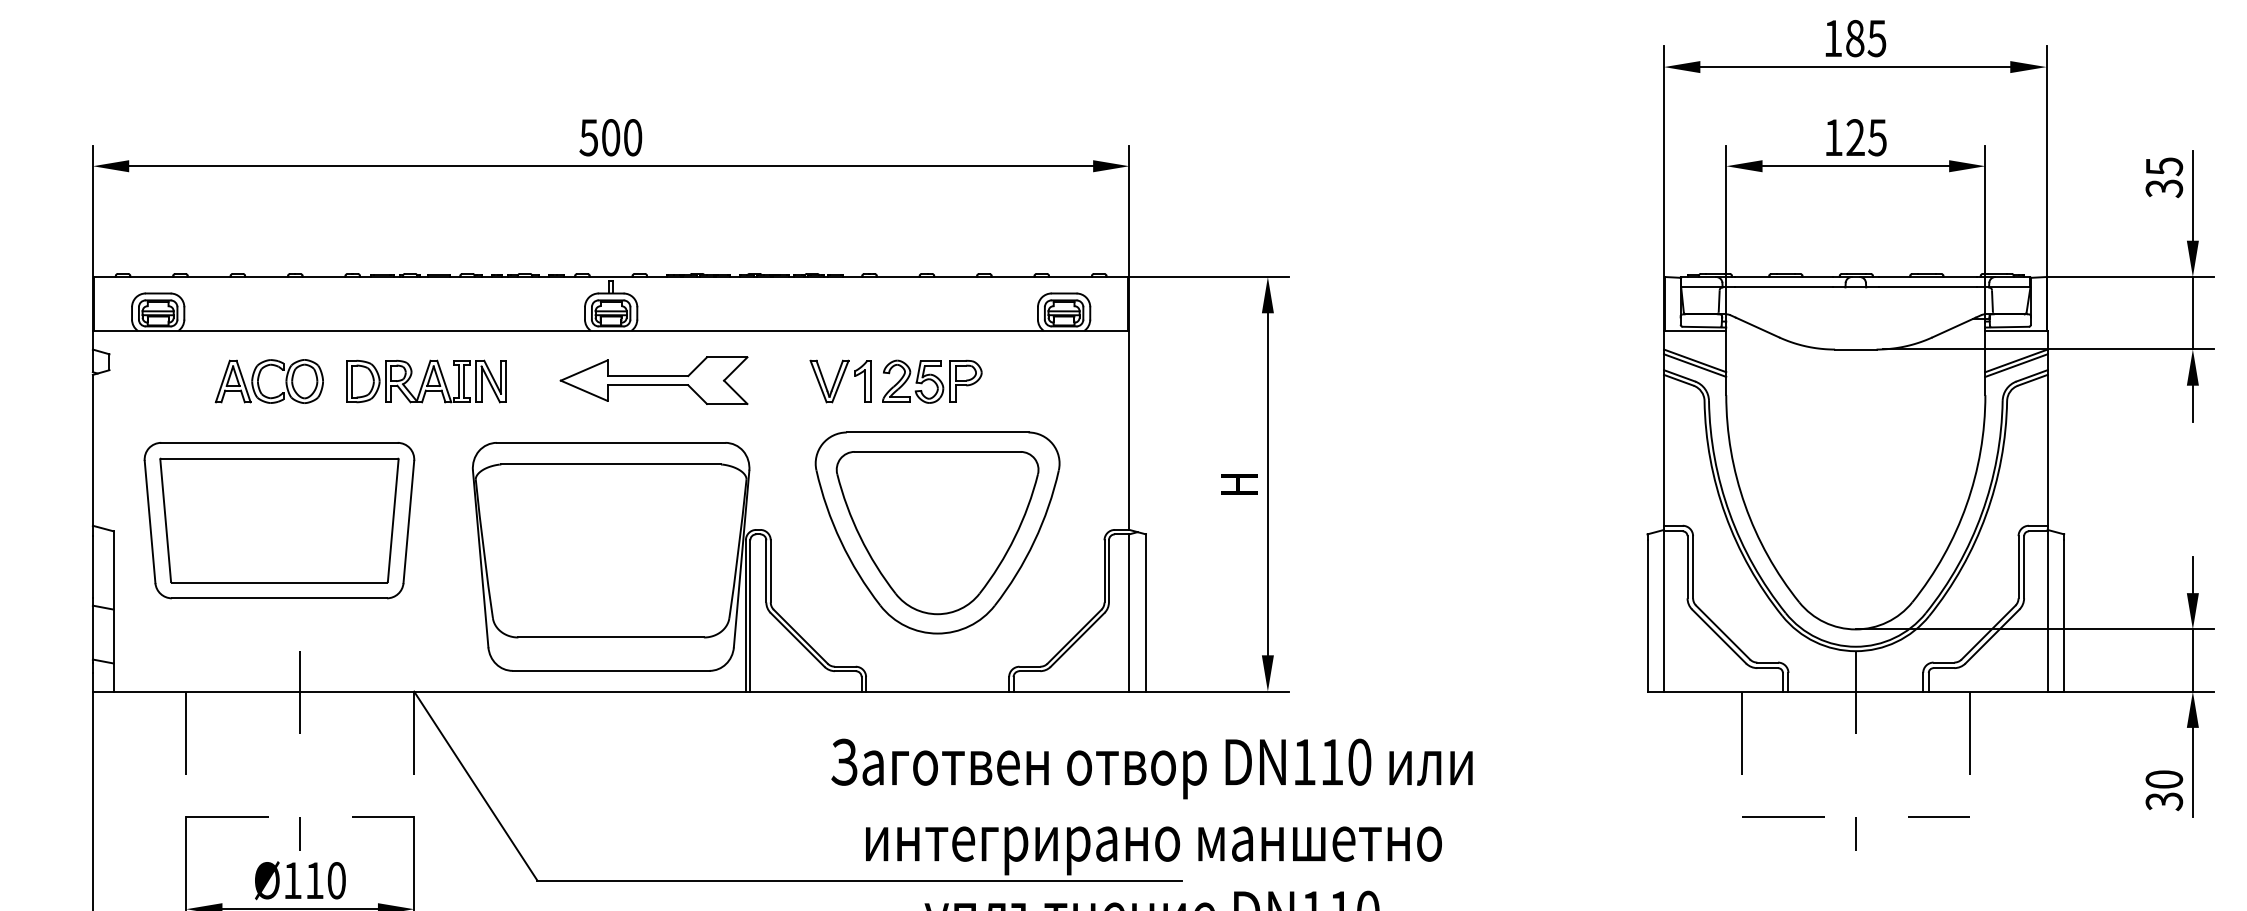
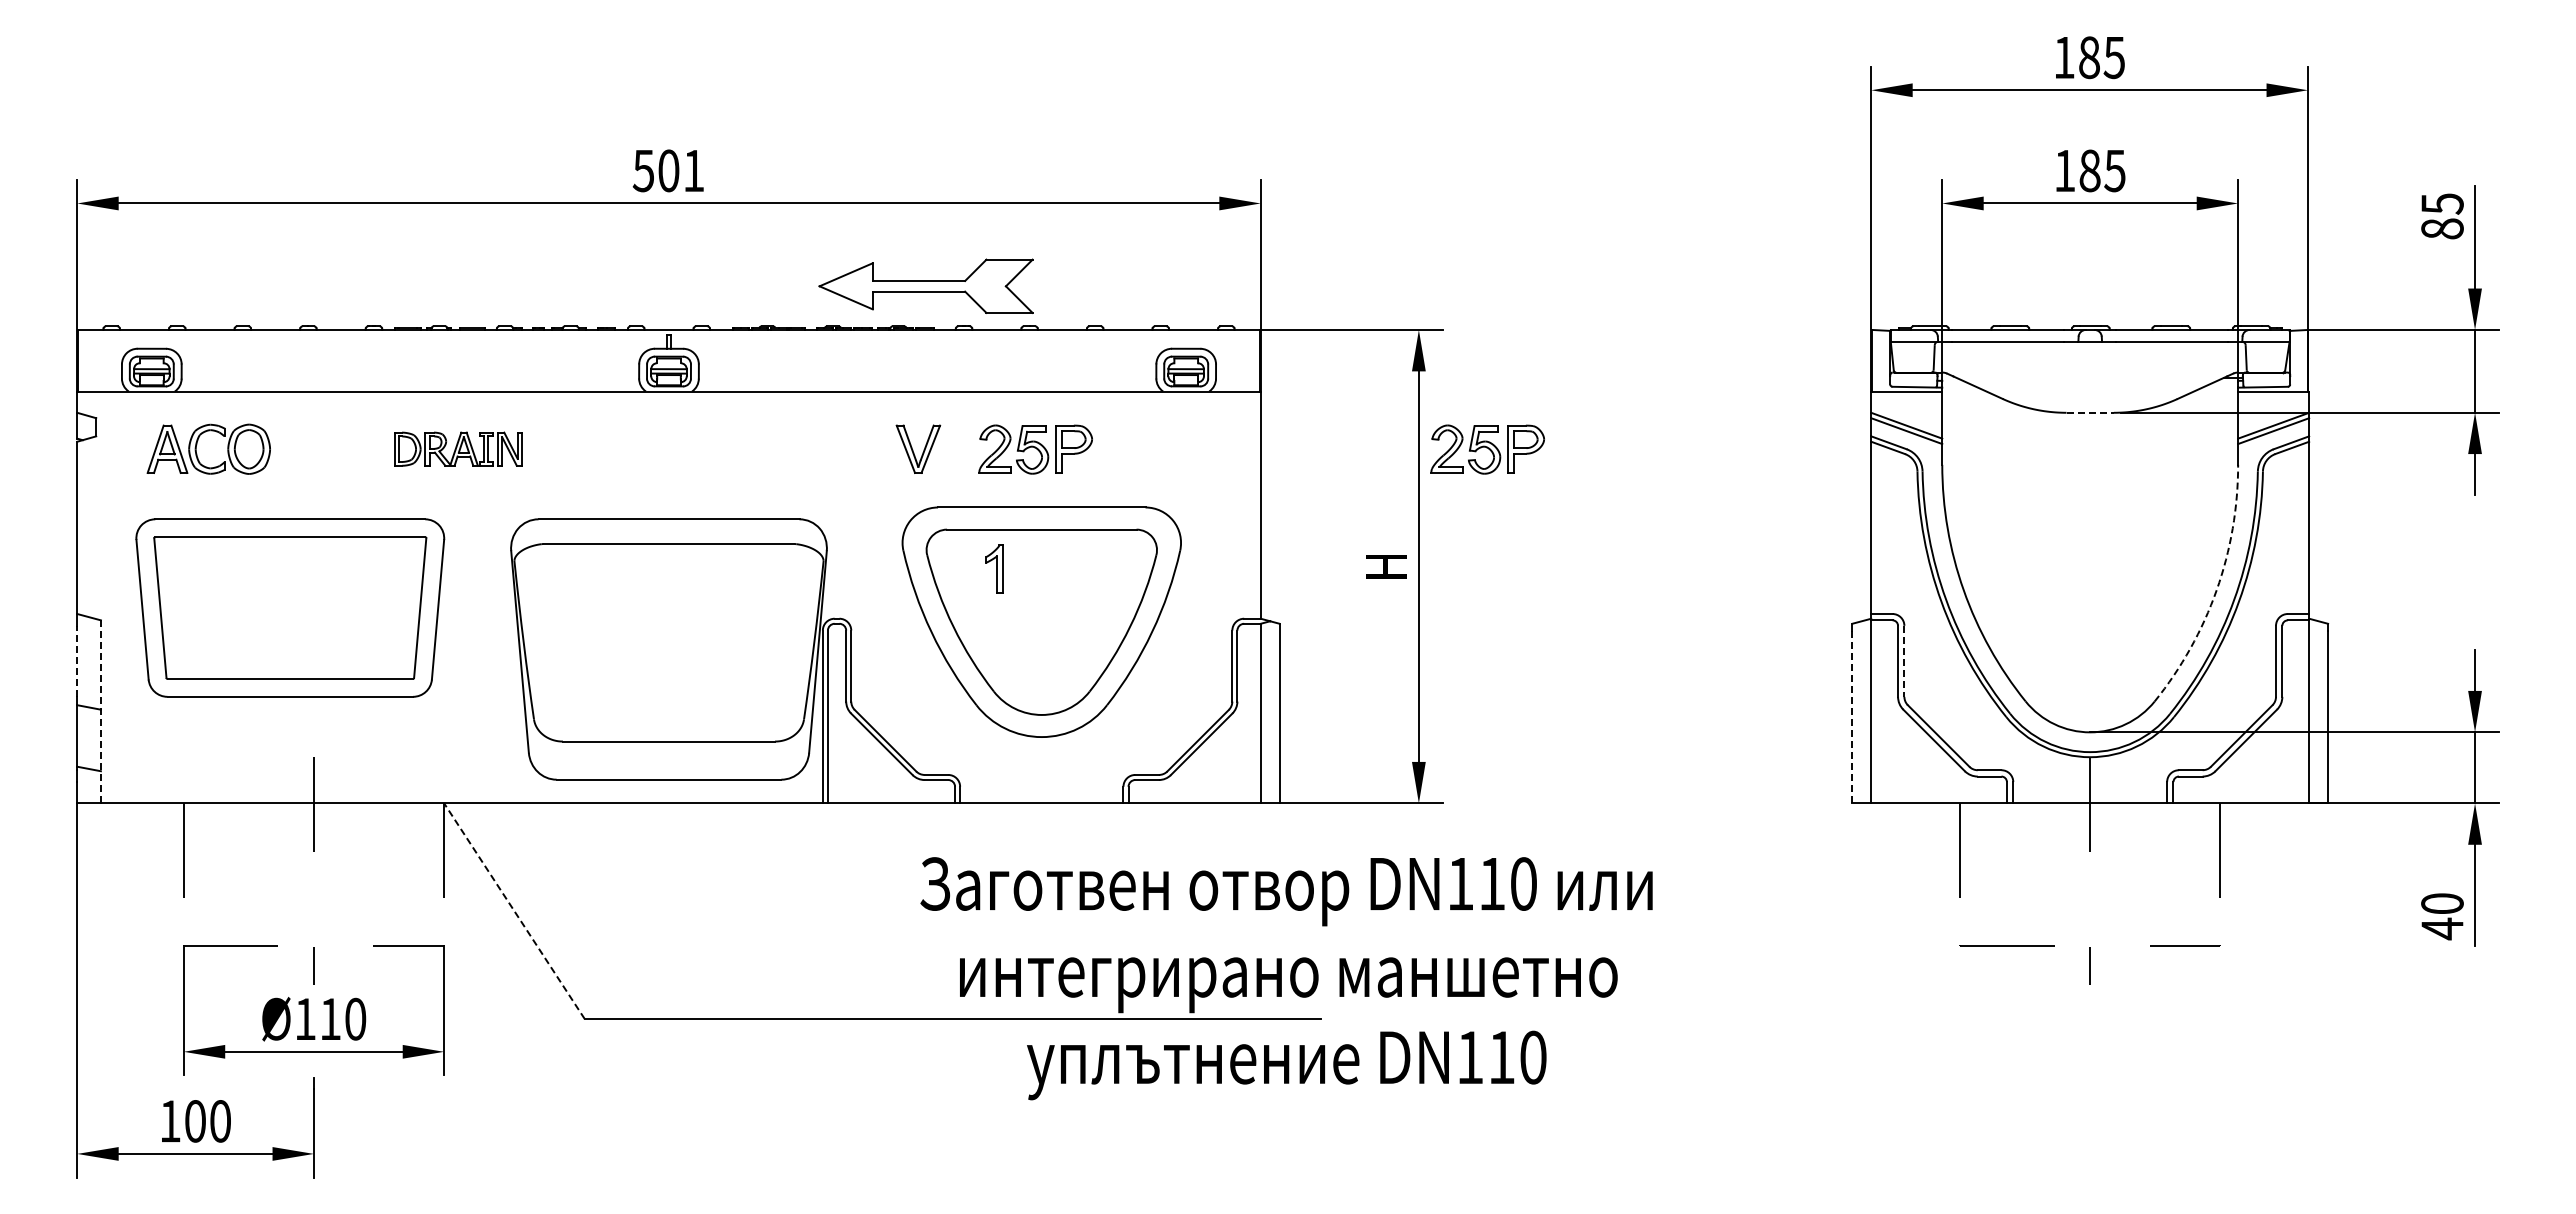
text: (632, 137) -> (693, 170), 500 -> 501
text: (1855, 137) -> (2089, 170), 125 -> 185
text: (2164, 188) -> (2442, 228), 35 -> 85
line: (1856, 349) -> (2090, 412), solid -> dashed
part: (259, 377) -> (197, 444), moved
part: (653, 379) -> (925, 285), moved
part: (425, 380) -> (457, 448), size x0.7
part: (862, 380) -> (994, 568), moved
part: (1327, 381) -> (1487, 449), added
arc: (1966, 505) -> (2216, 590), solid -> dashed
line: (93, 567) -> (77, 661), solid -> dashed
line: (1693, 567) -> (1904, 661), solid -> dashed
line: (113, 611) -> (100, 711), solid -> dashed
line: (1647, 615) -> (1852, 716), solid -> dashed
line: (475, 786) -> (514, 911), solid -> dashed
text: (2164, 801) -> (2442, 928), 30 -> 40

